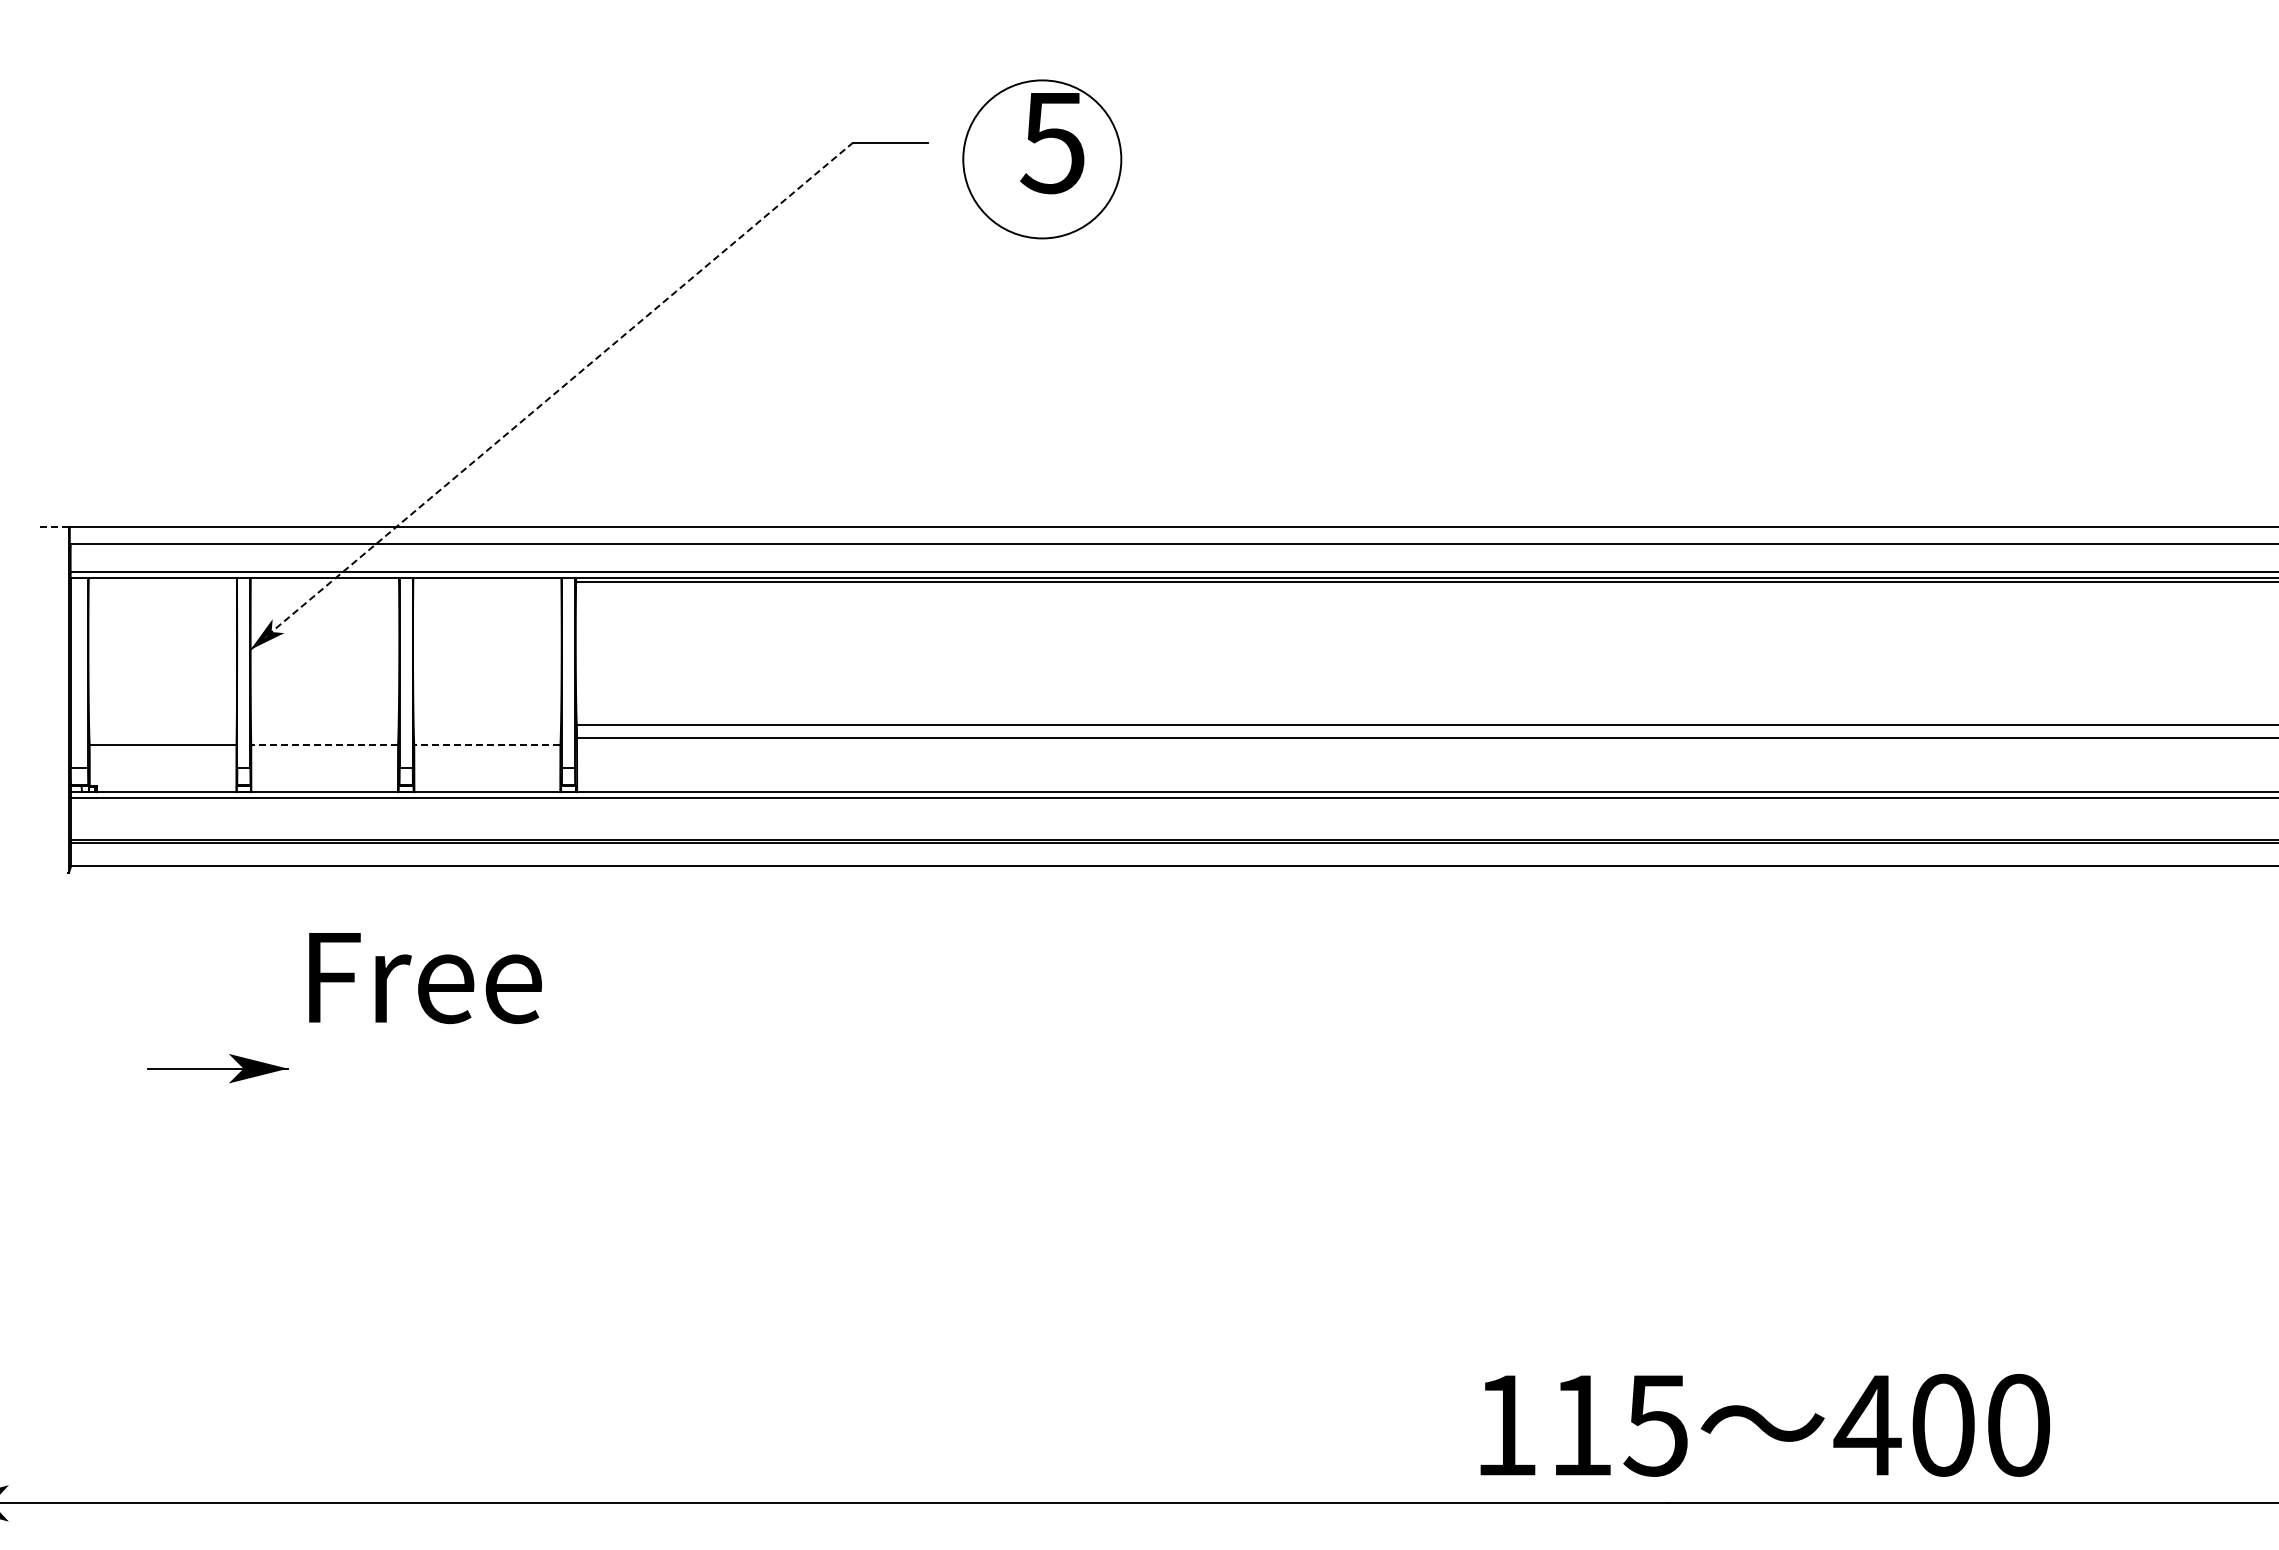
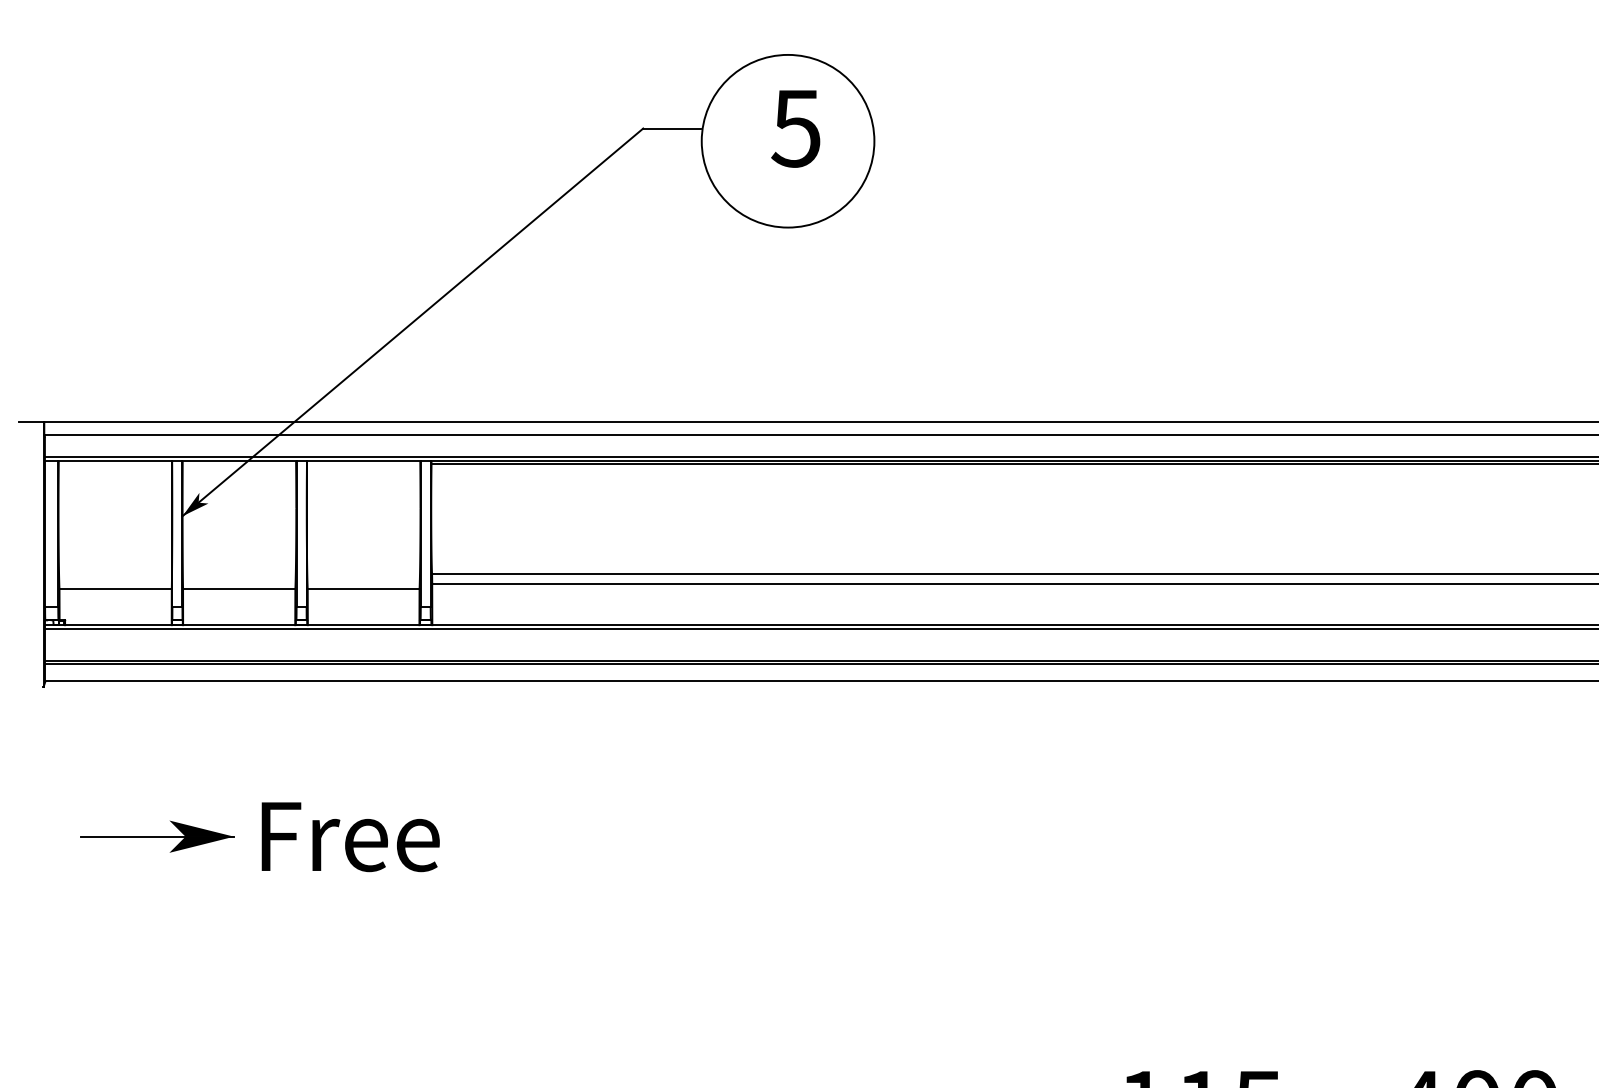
circle: (1042, 159) -> (788, 141), size x1.43
line: (551, 396) -> (412, 322), dashed -> solid
line: (52, 526) -> (31, 421), dashed -> solid
line: (324, 745) -> (239, 589), dashed -> solid
line: (486, 745) -> (362, 589), dashed -> solid
text: (425, 978) -> (350, 837), moved
part: (217, 1068) -> (157, 836), size x1.43

